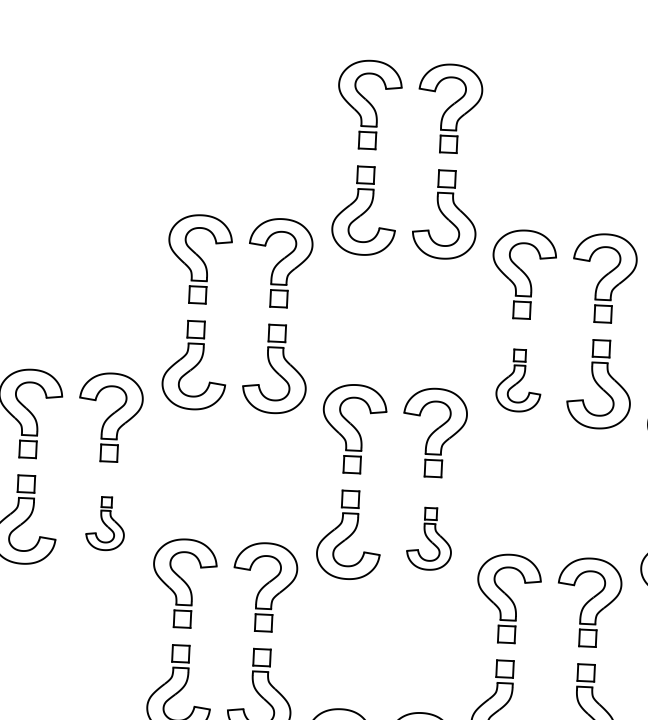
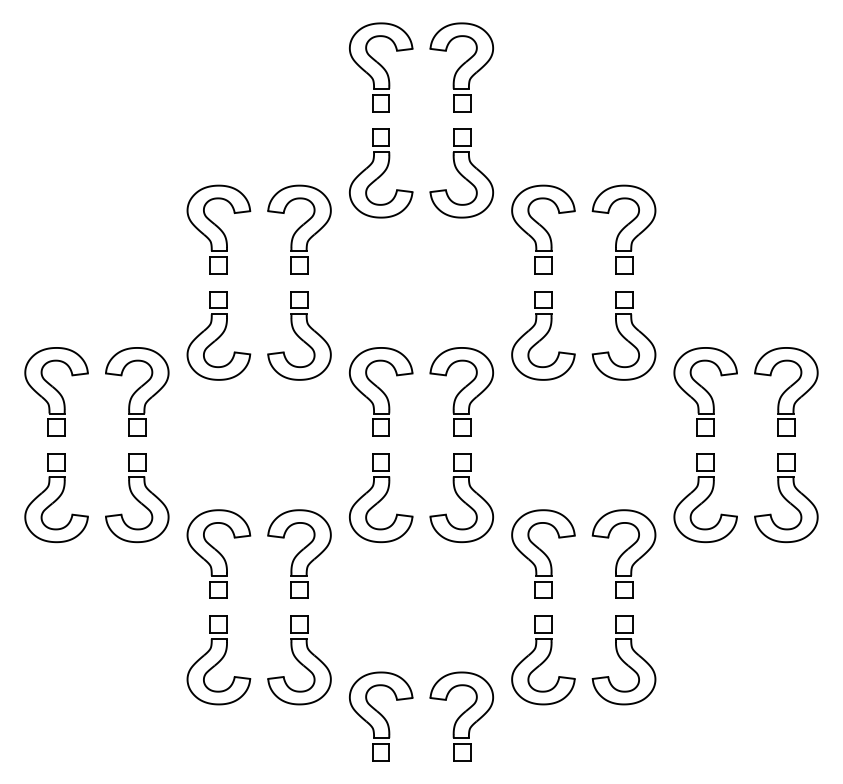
part: (519, 380) -> (543, 335), size x1.43
part: (105, 523) -> (137, 498), size x1.67
part: (429, 539) -> (461, 498), size x1.43

